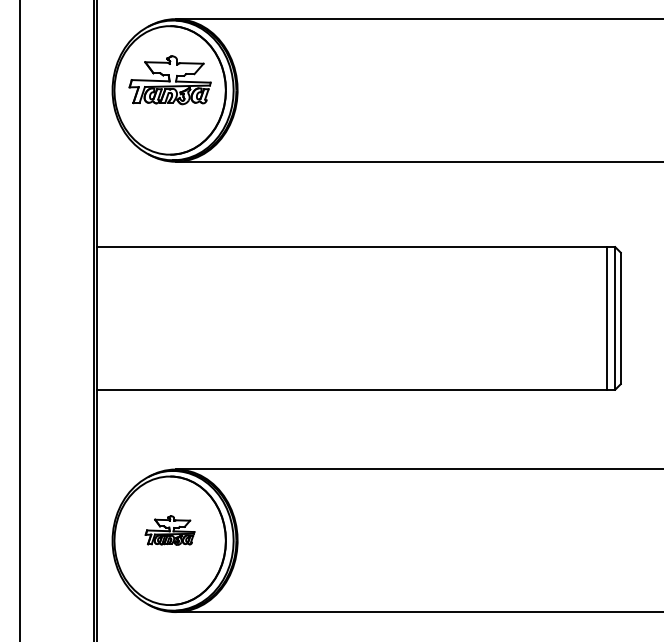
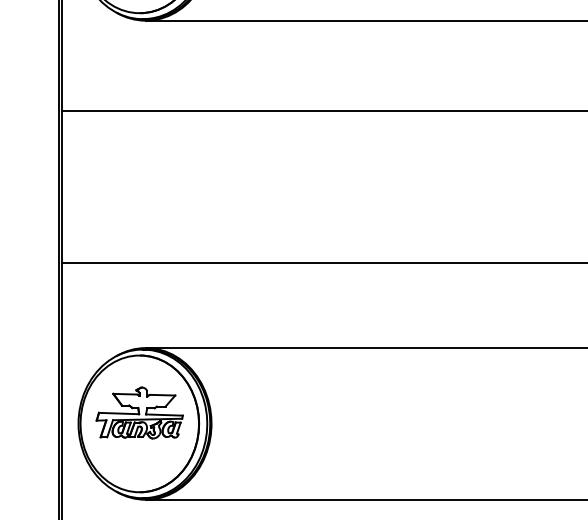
part: (169, 530) -> (139, 412), size x1.67

